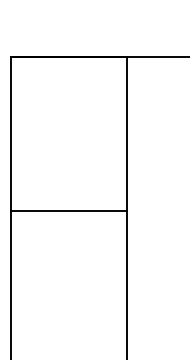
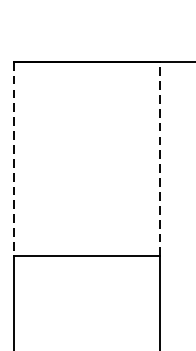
line: (126, 133) -> (159, 158), solid -> dashed
line: (11, 134) -> (14, 159), solid -> dashed

